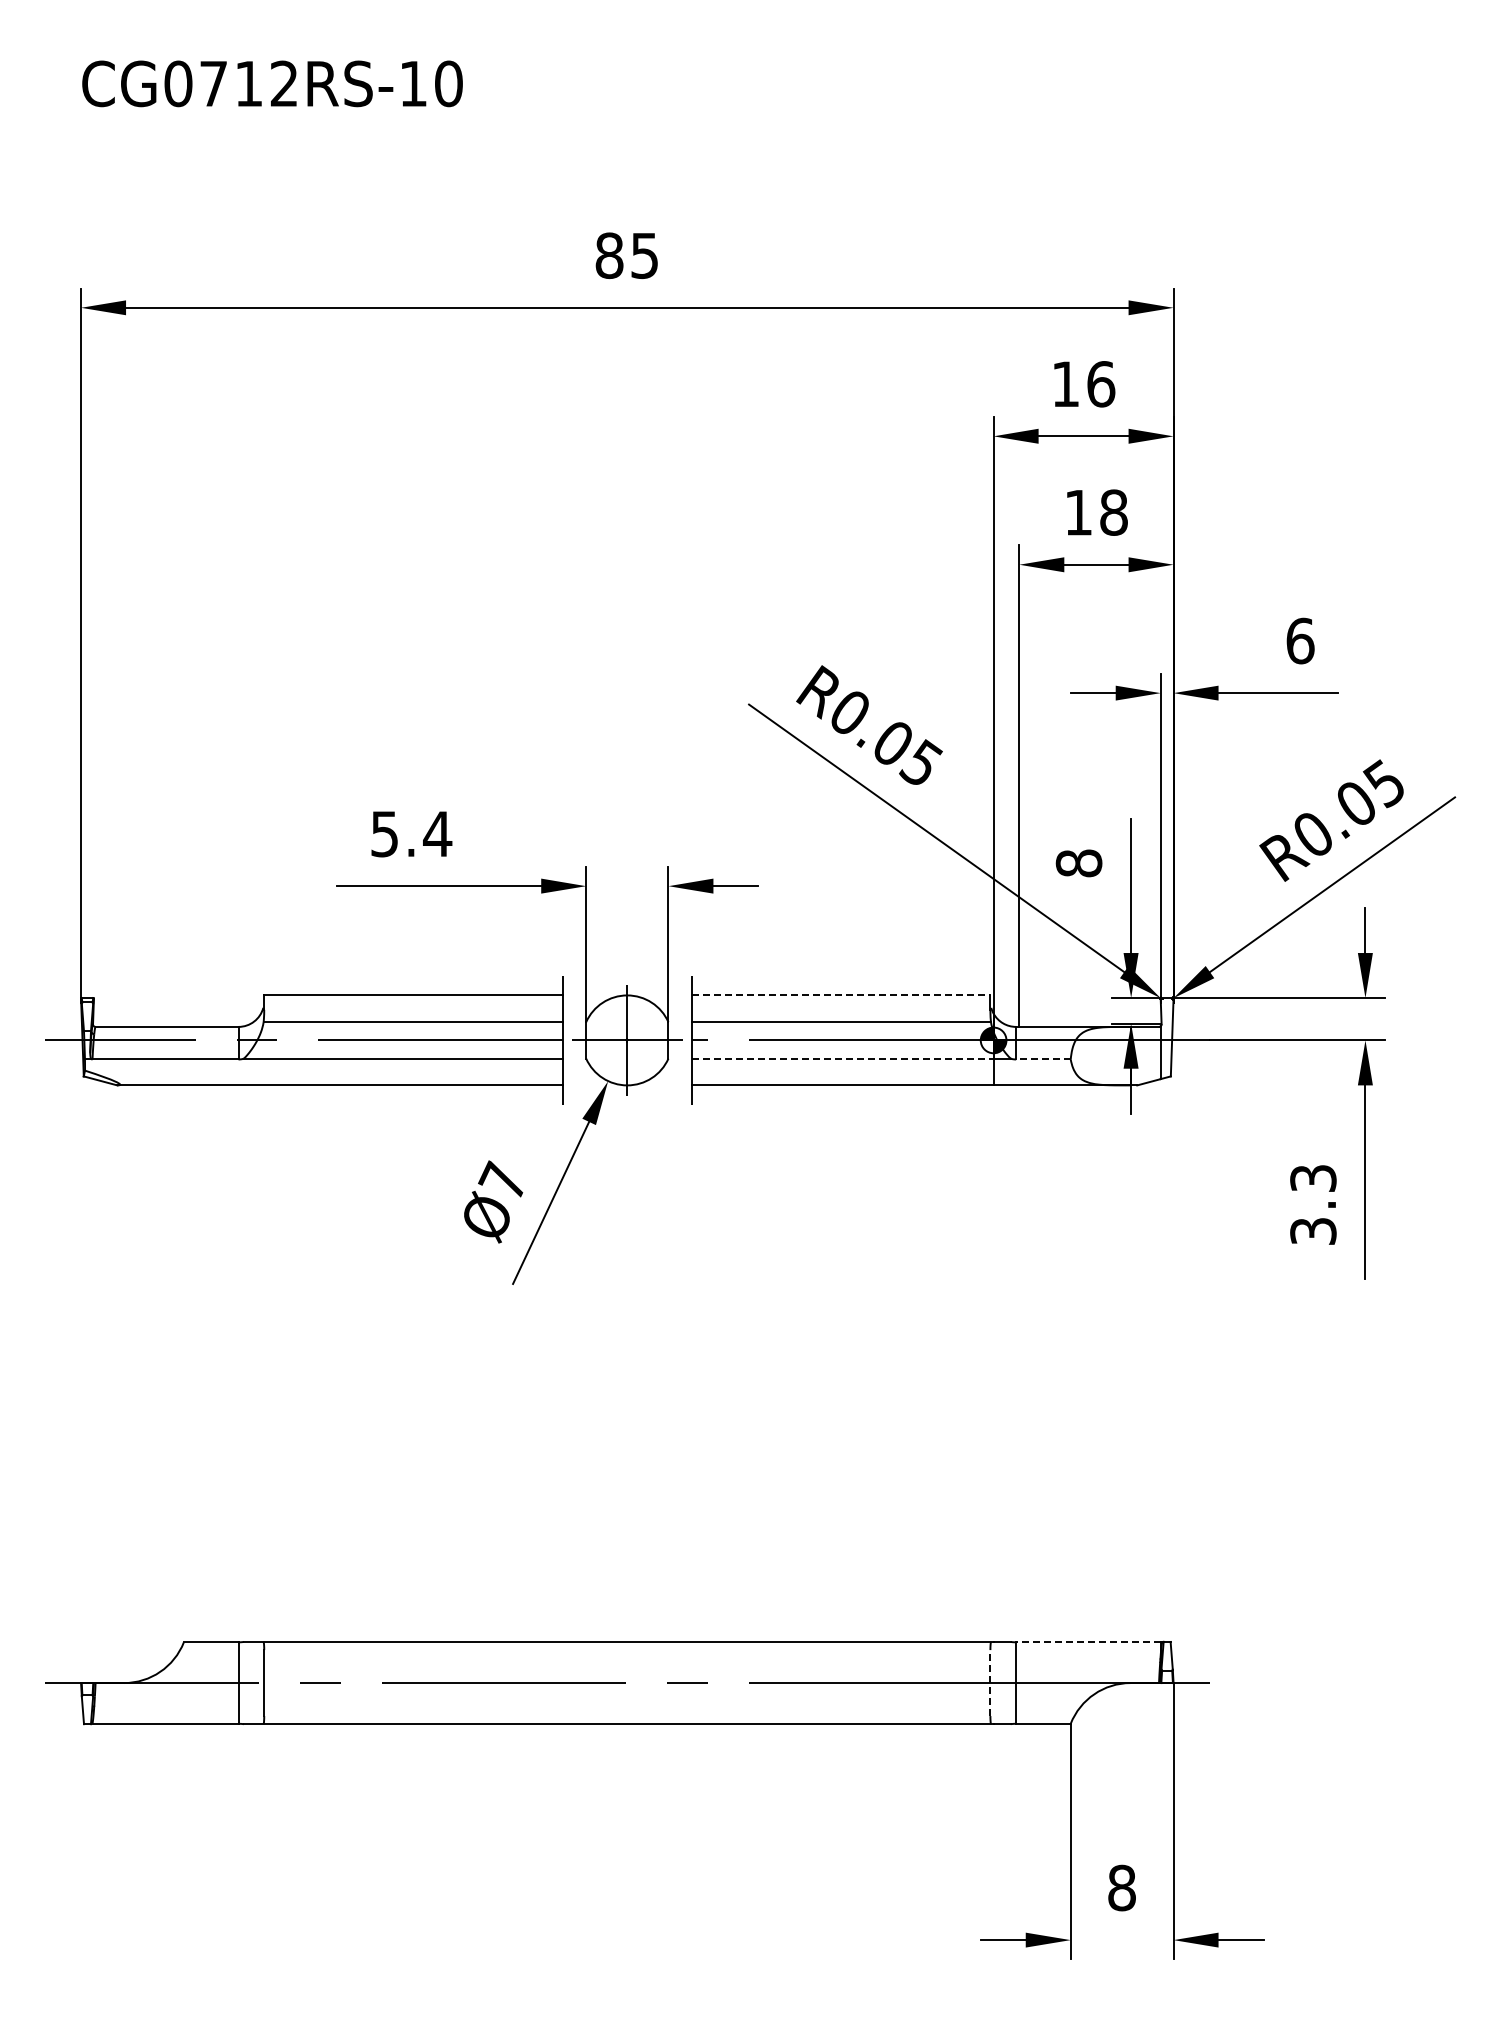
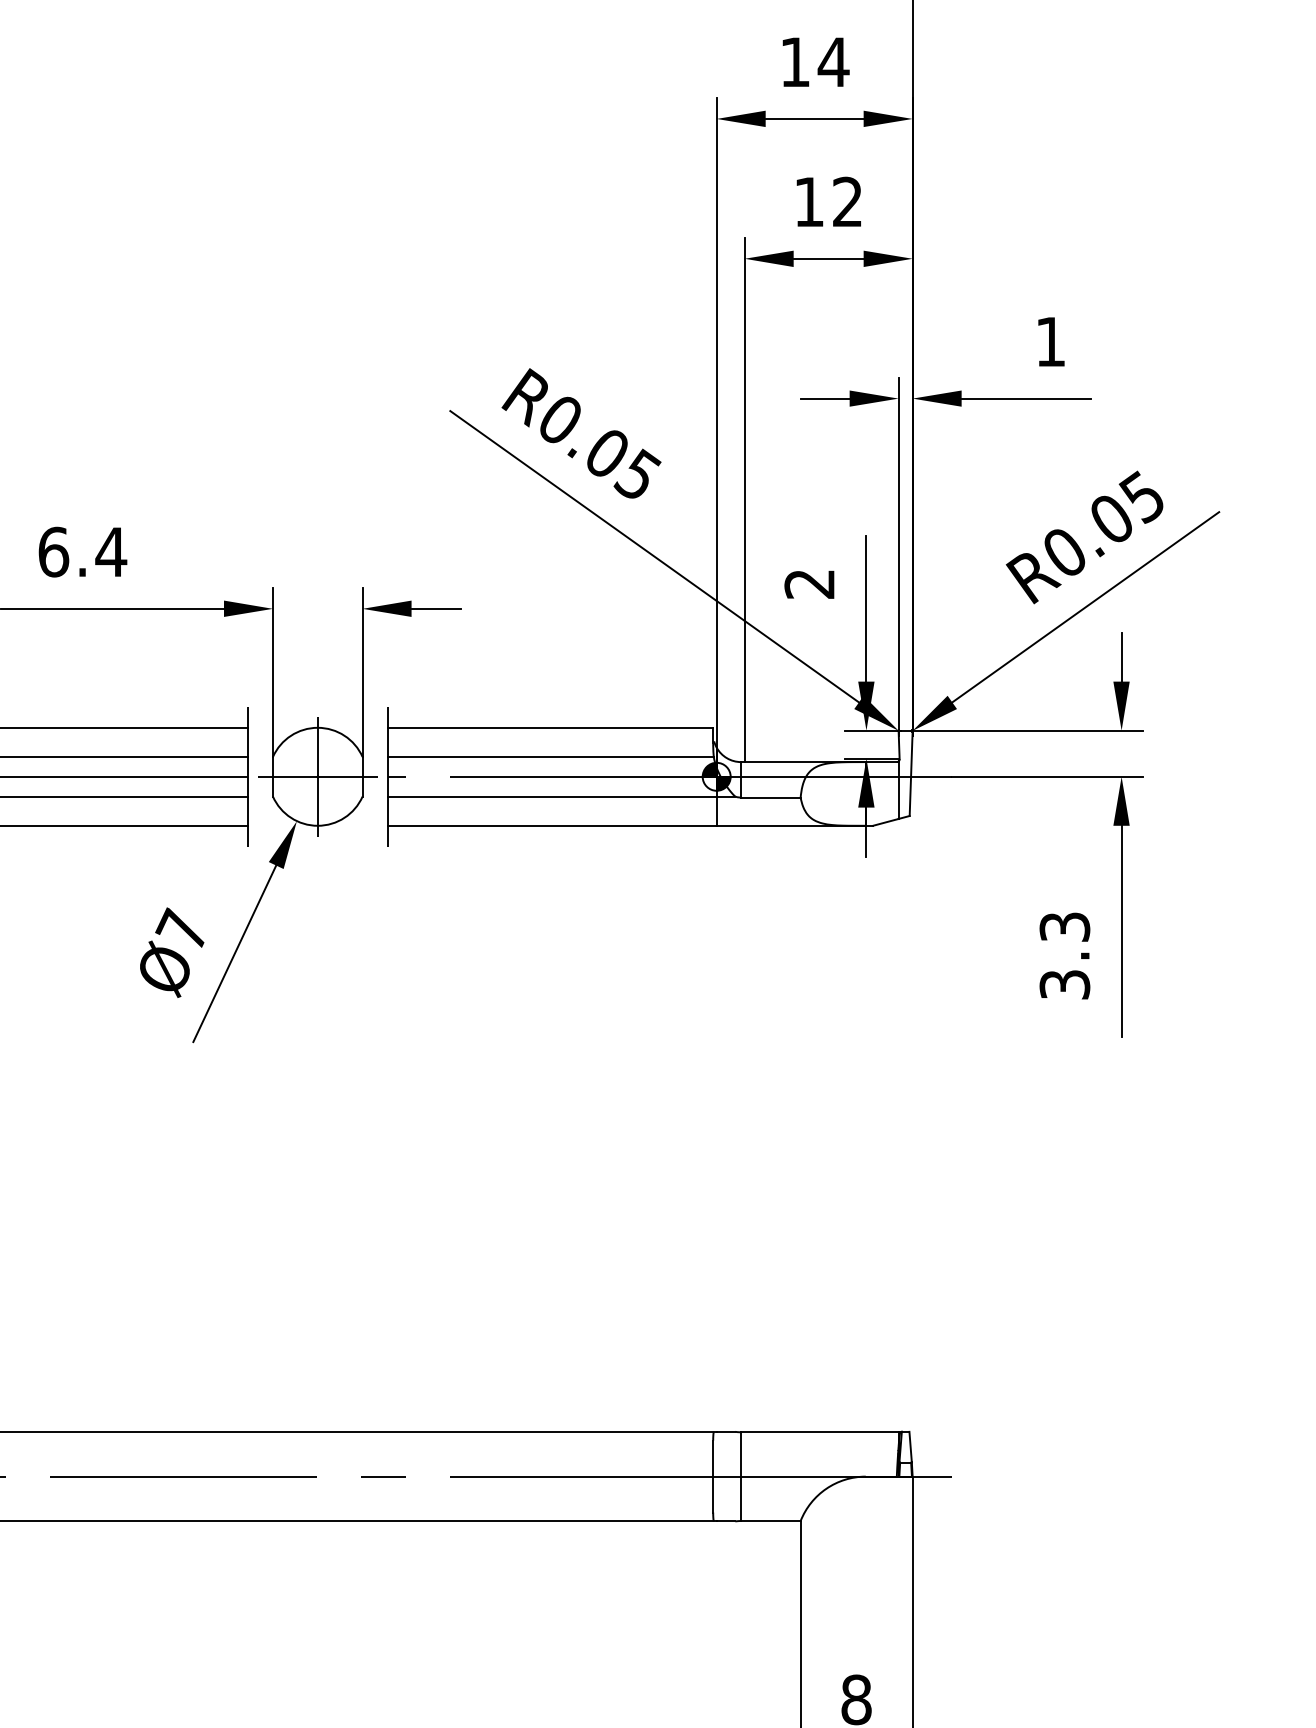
text: (1100, 384) -> (833, 62), 16 -> 14
text: (1113, 512) -> (847, 201), 18 -> 12
text: (1300, 640) -> (1050, 341), 6 -> 1
text: (385, 833) -> (54, 551), 5.4 -> 6.4
text: (1078, 863) -> (809, 584), 8 -> 2
line: (841, 995) -> (551, 727), dashed -> solid
line: (843, 1058) -> (553, 796), dashed -> solid
line: (1042, 1059) -> (769, 797), dashed -> solid
line: (1087, 1642) -> (818, 1432), dashed -> solid
line: (990, 1683) -> (713, 1477), dashed -> solid

